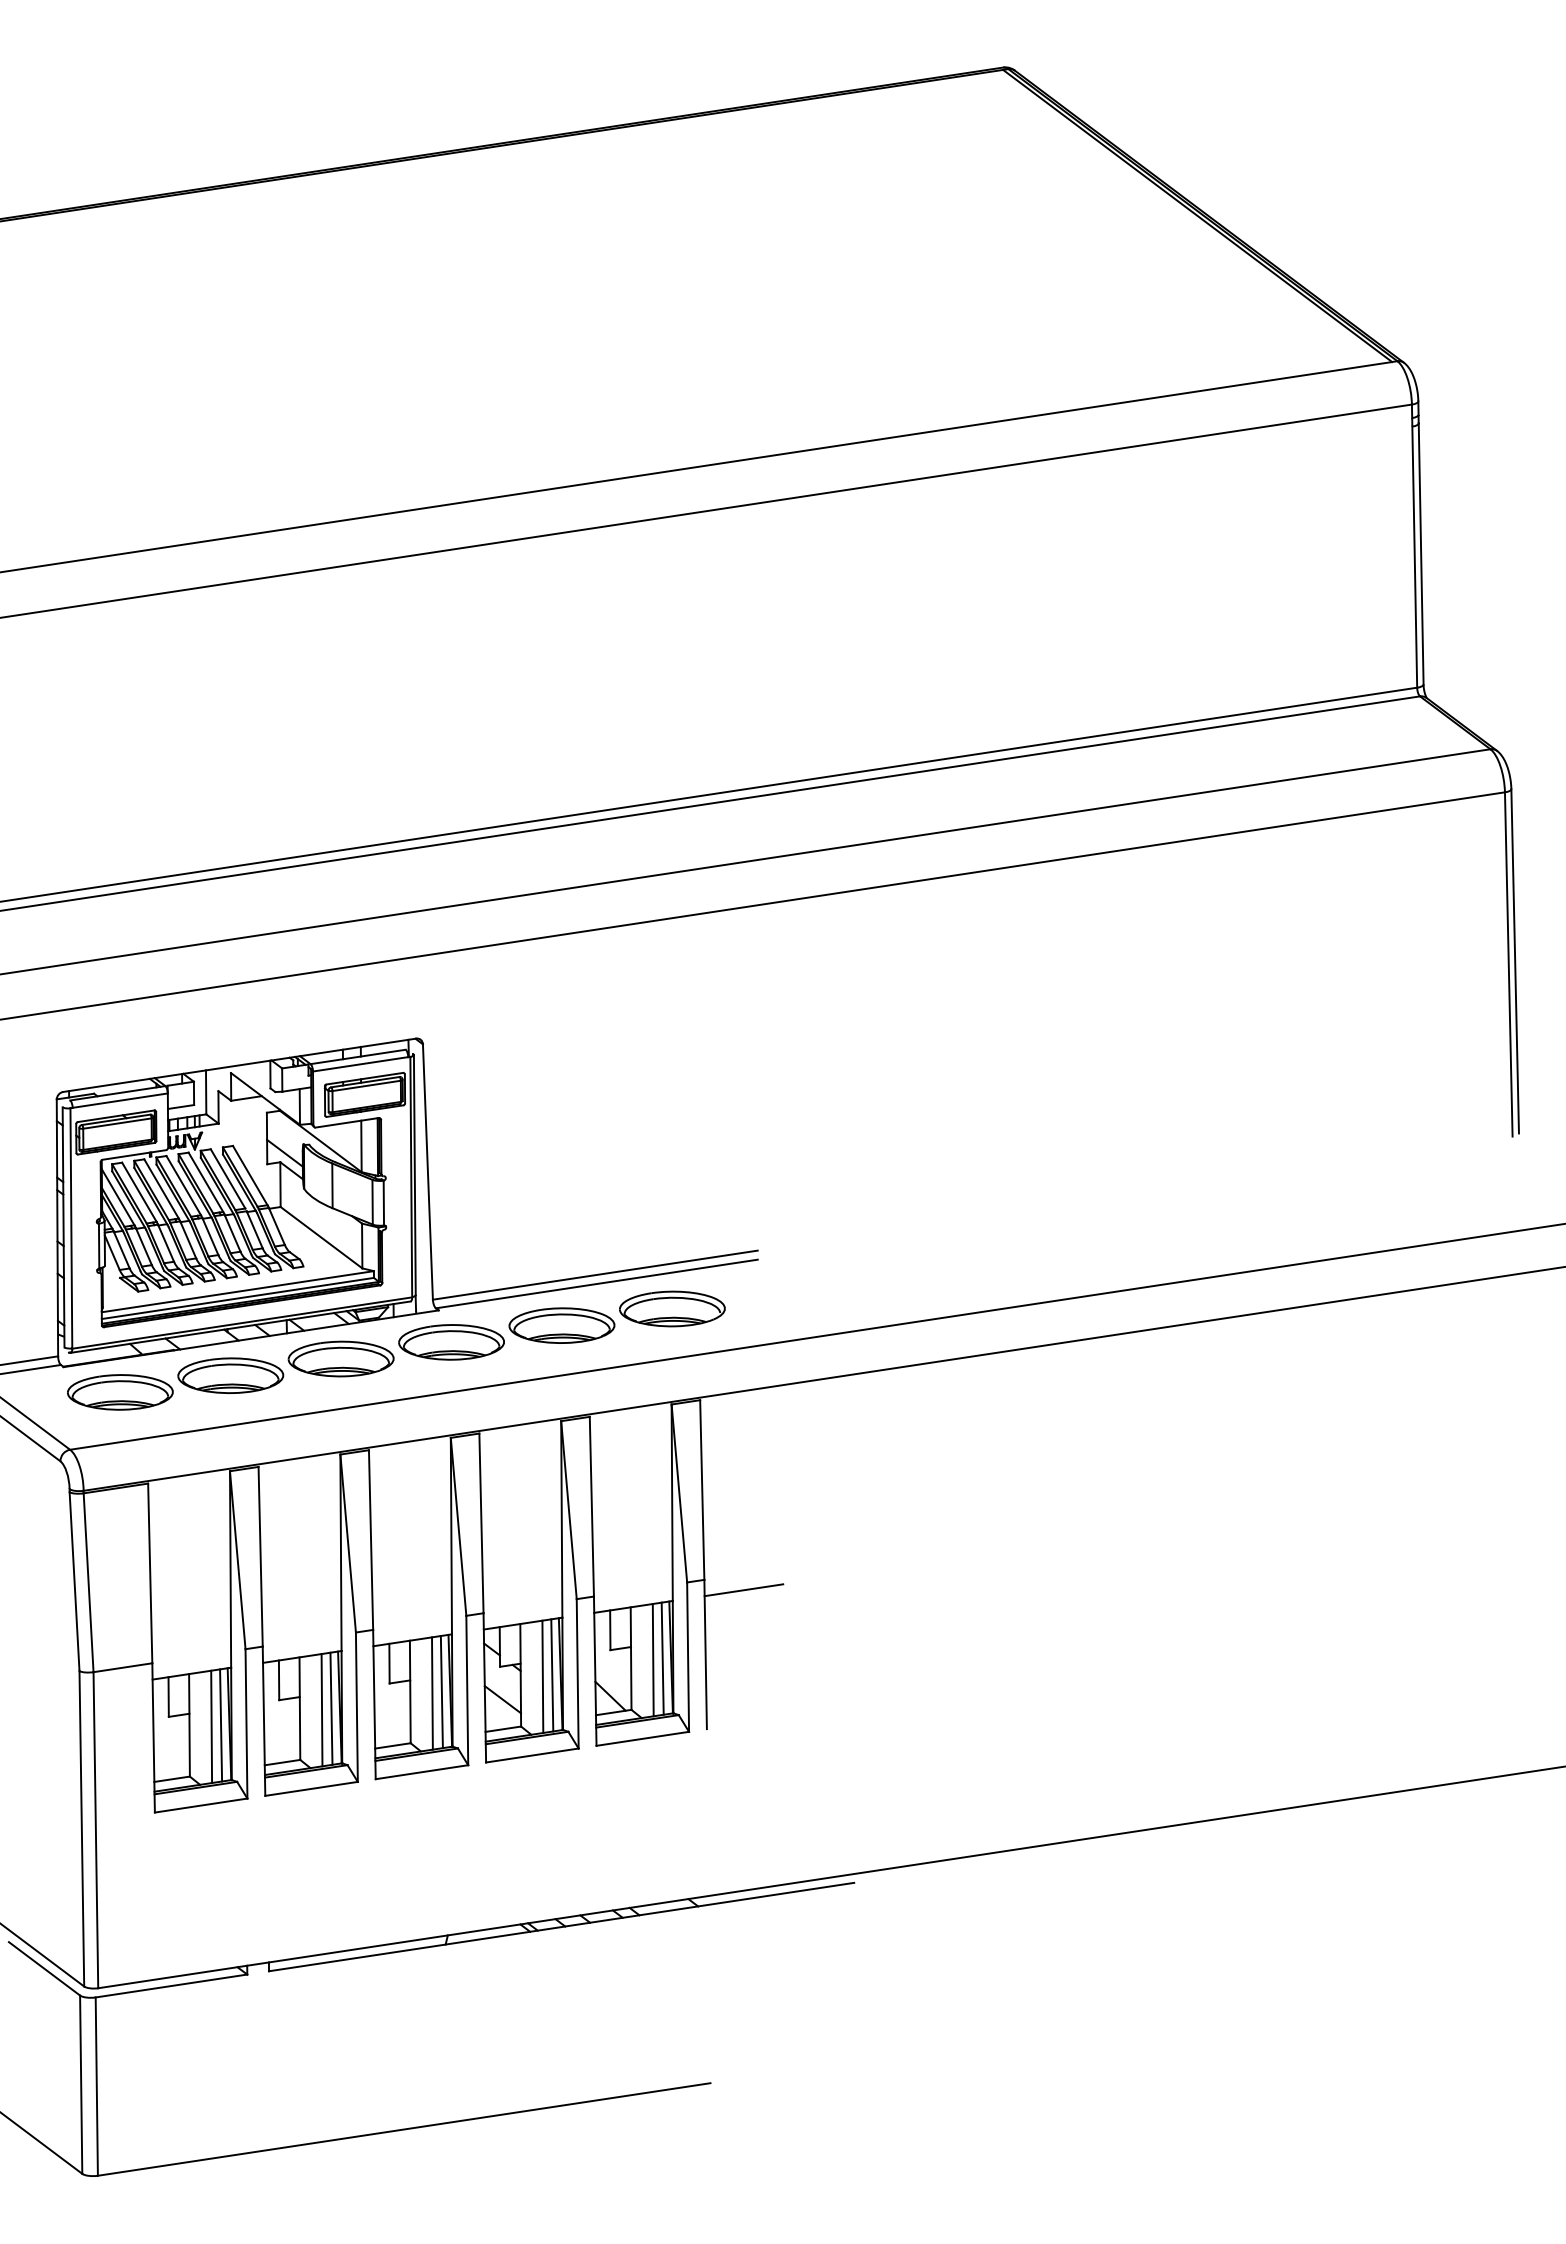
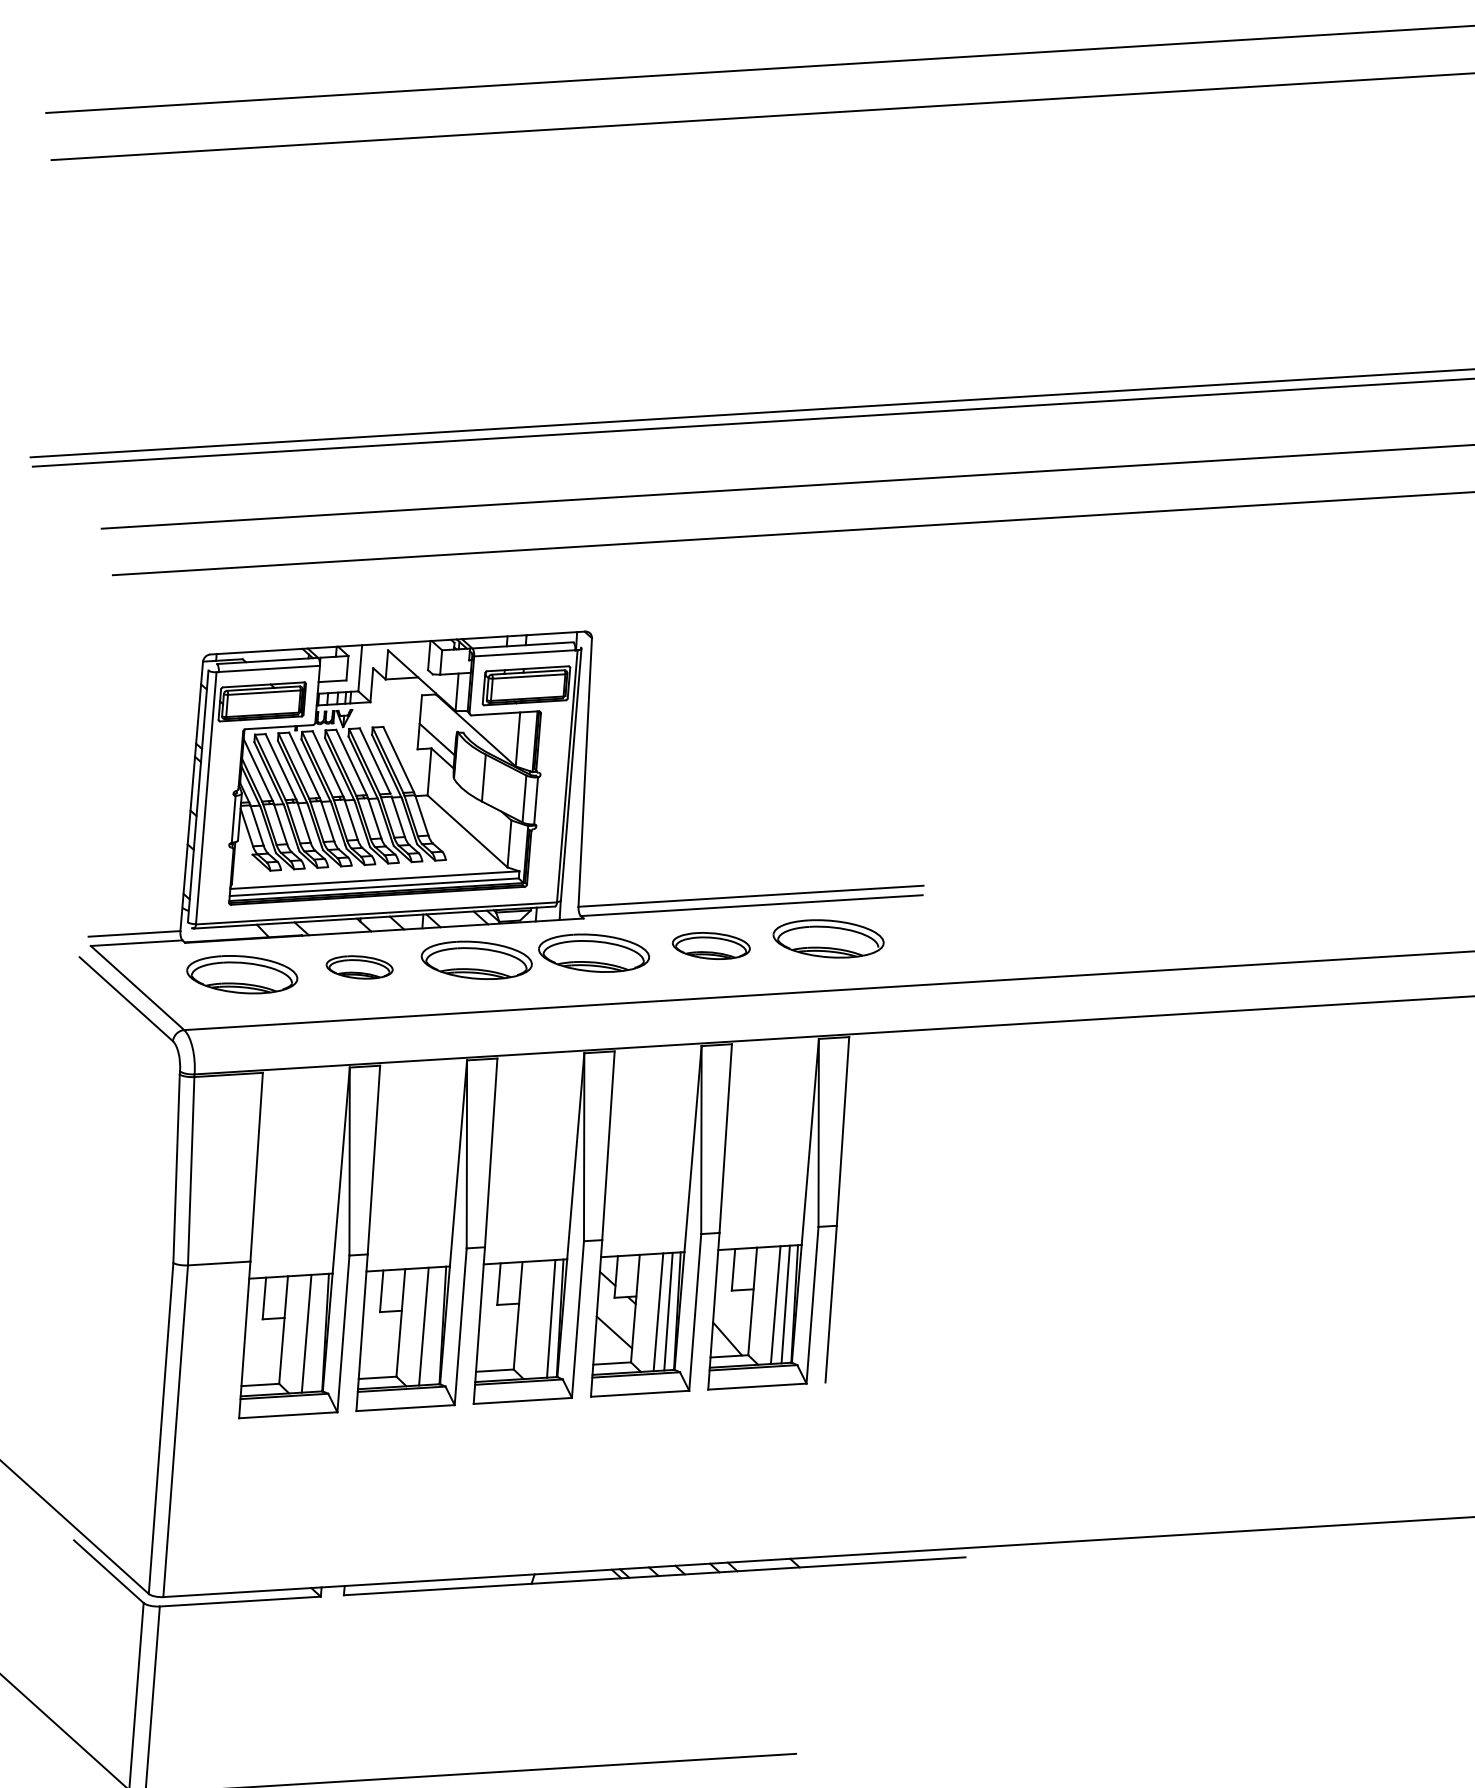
part: (561, 1325) -> (710, 945), size x0.7
part: (230, 1375) -> (359, 967), size x0.6
line: (743, 1590) -> (876, 1240), removed
line: (432, 1693) -> (541, 1319), removed
line: (331, 1708) -> (433, 1325), removed
line: (221, 1725) -> (317, 1333), removed

